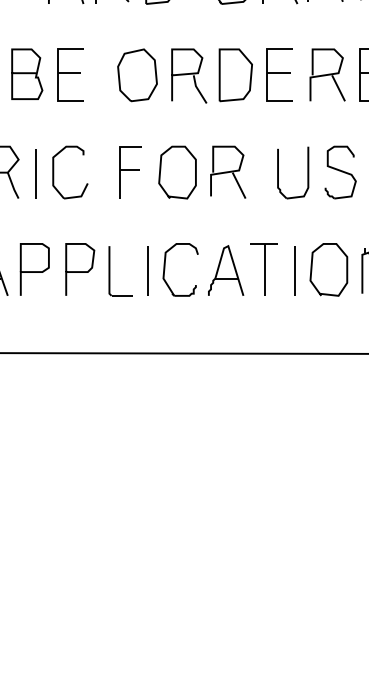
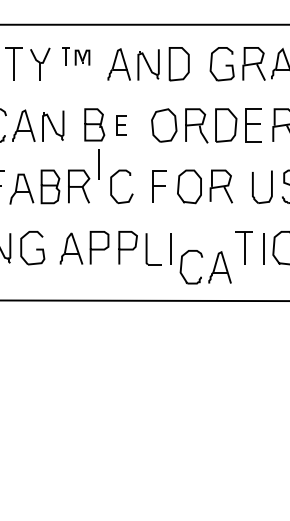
part: (69, 75) -> (121, 125), size x0.6
line: (34, 173) -> (98, 164), moved
part: (215, 270) -> (213, 267), moved

